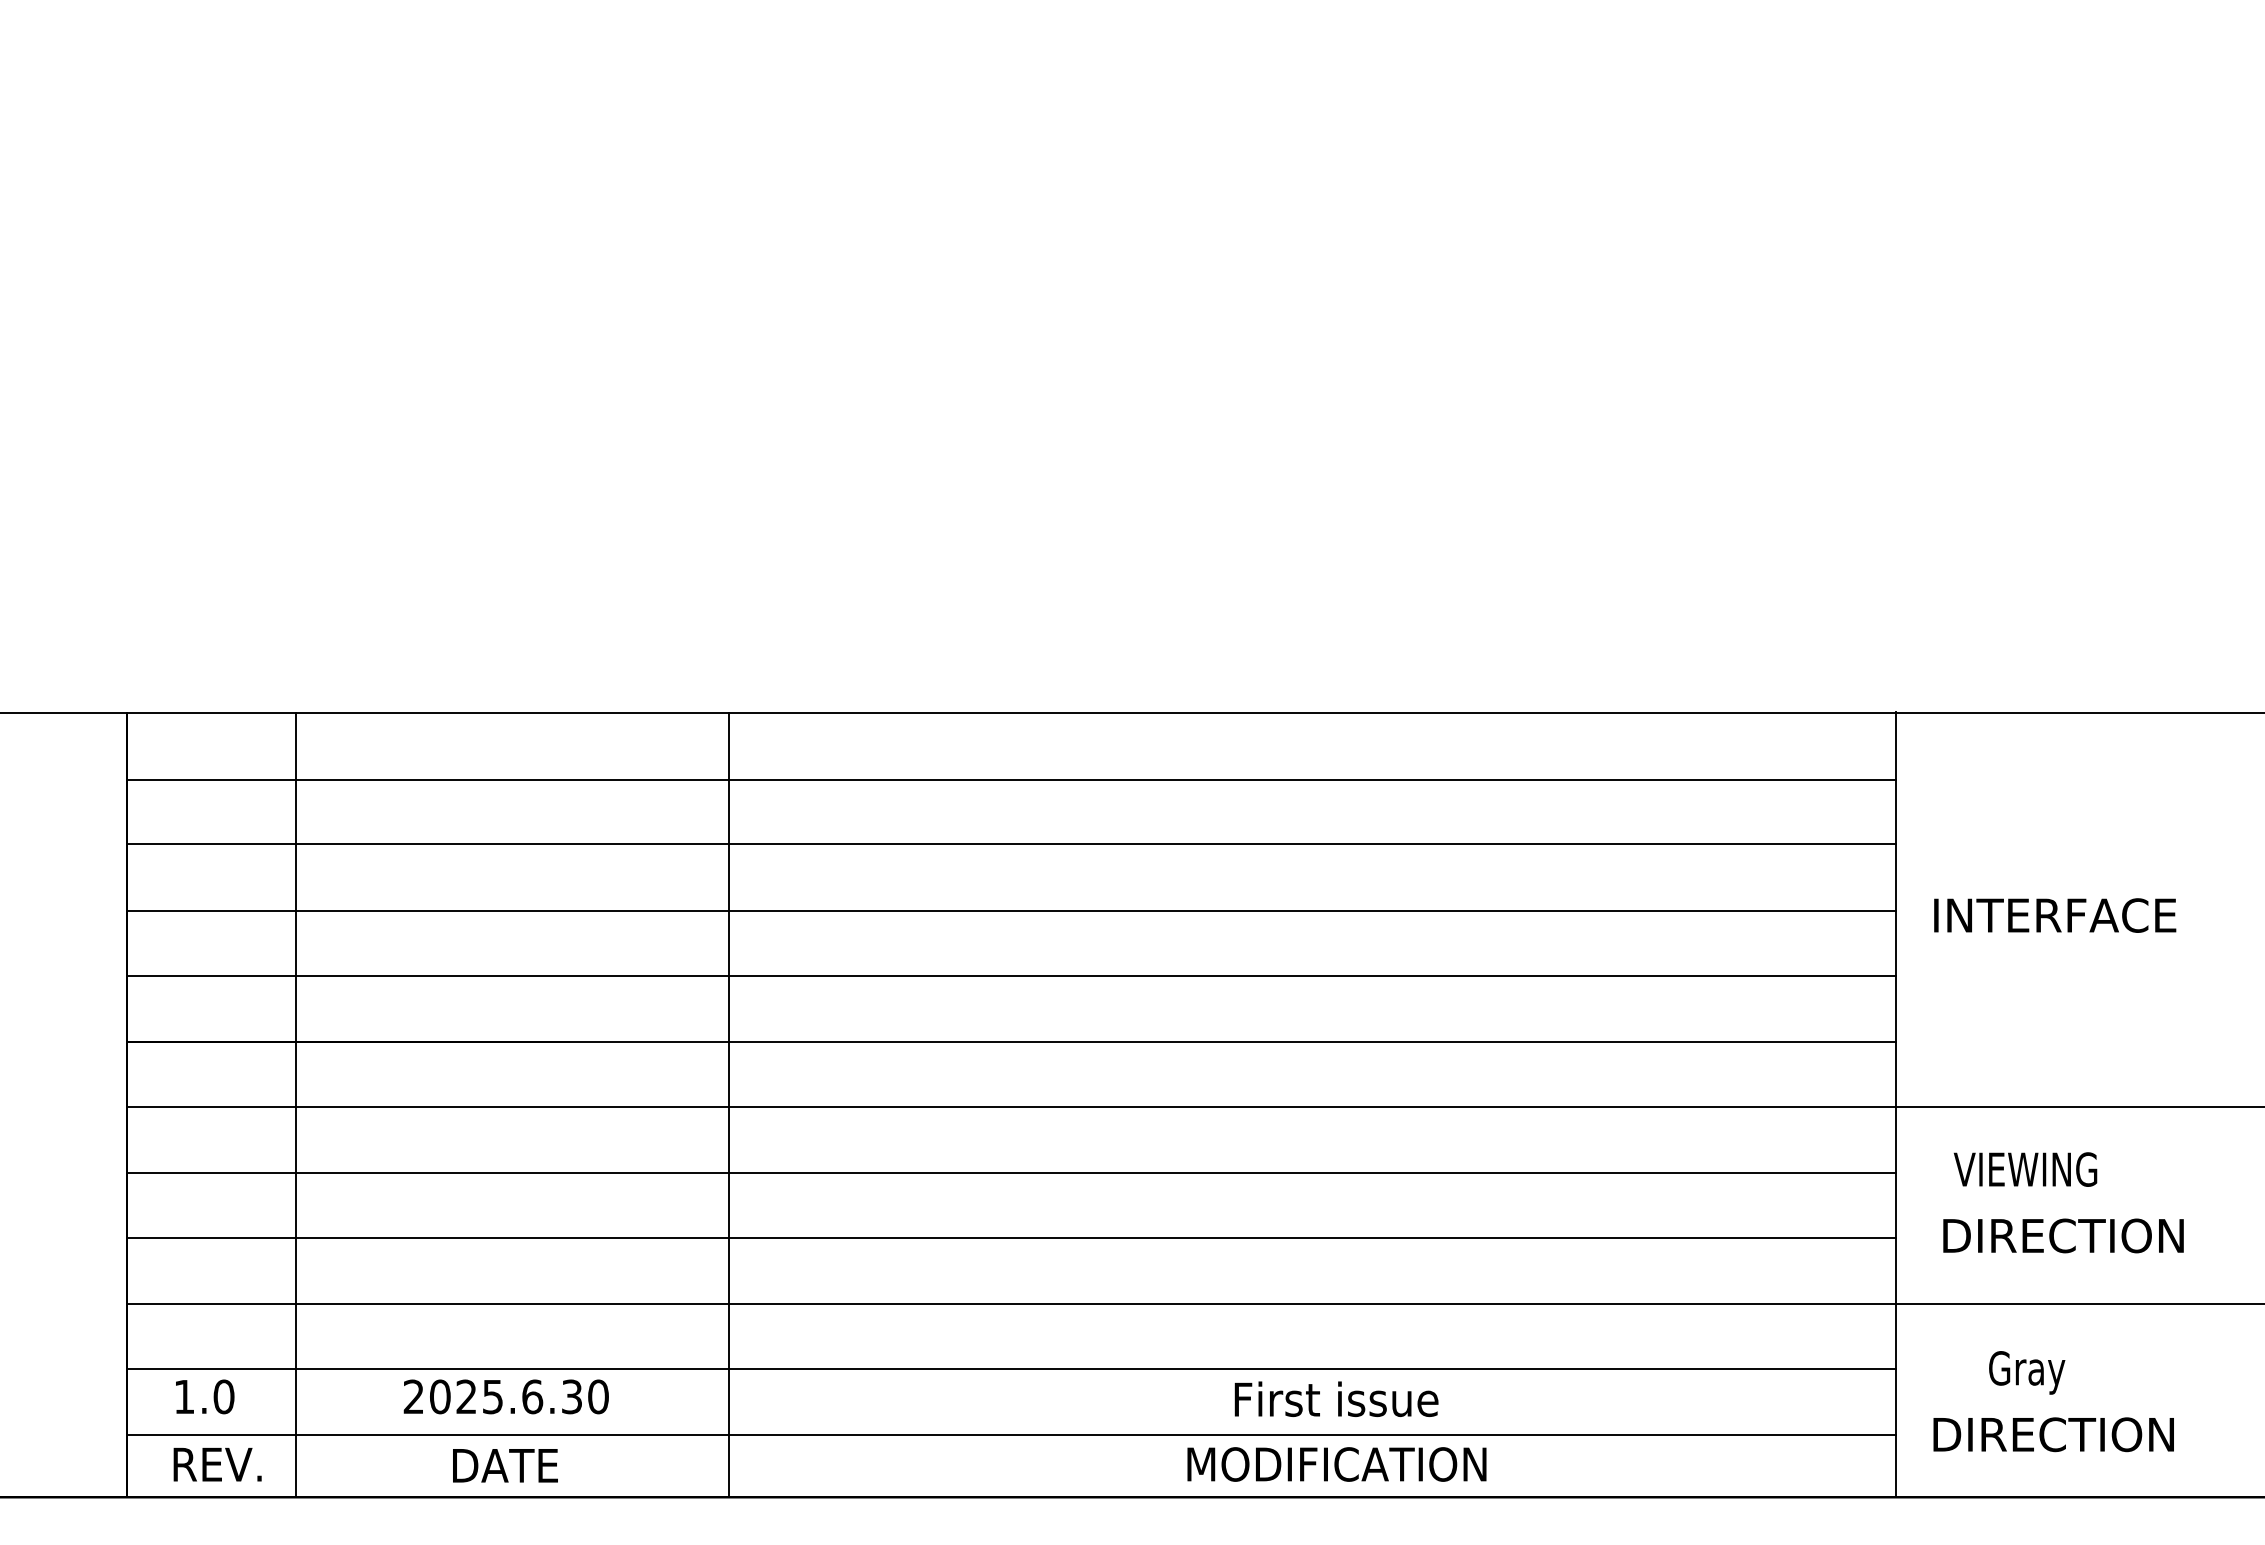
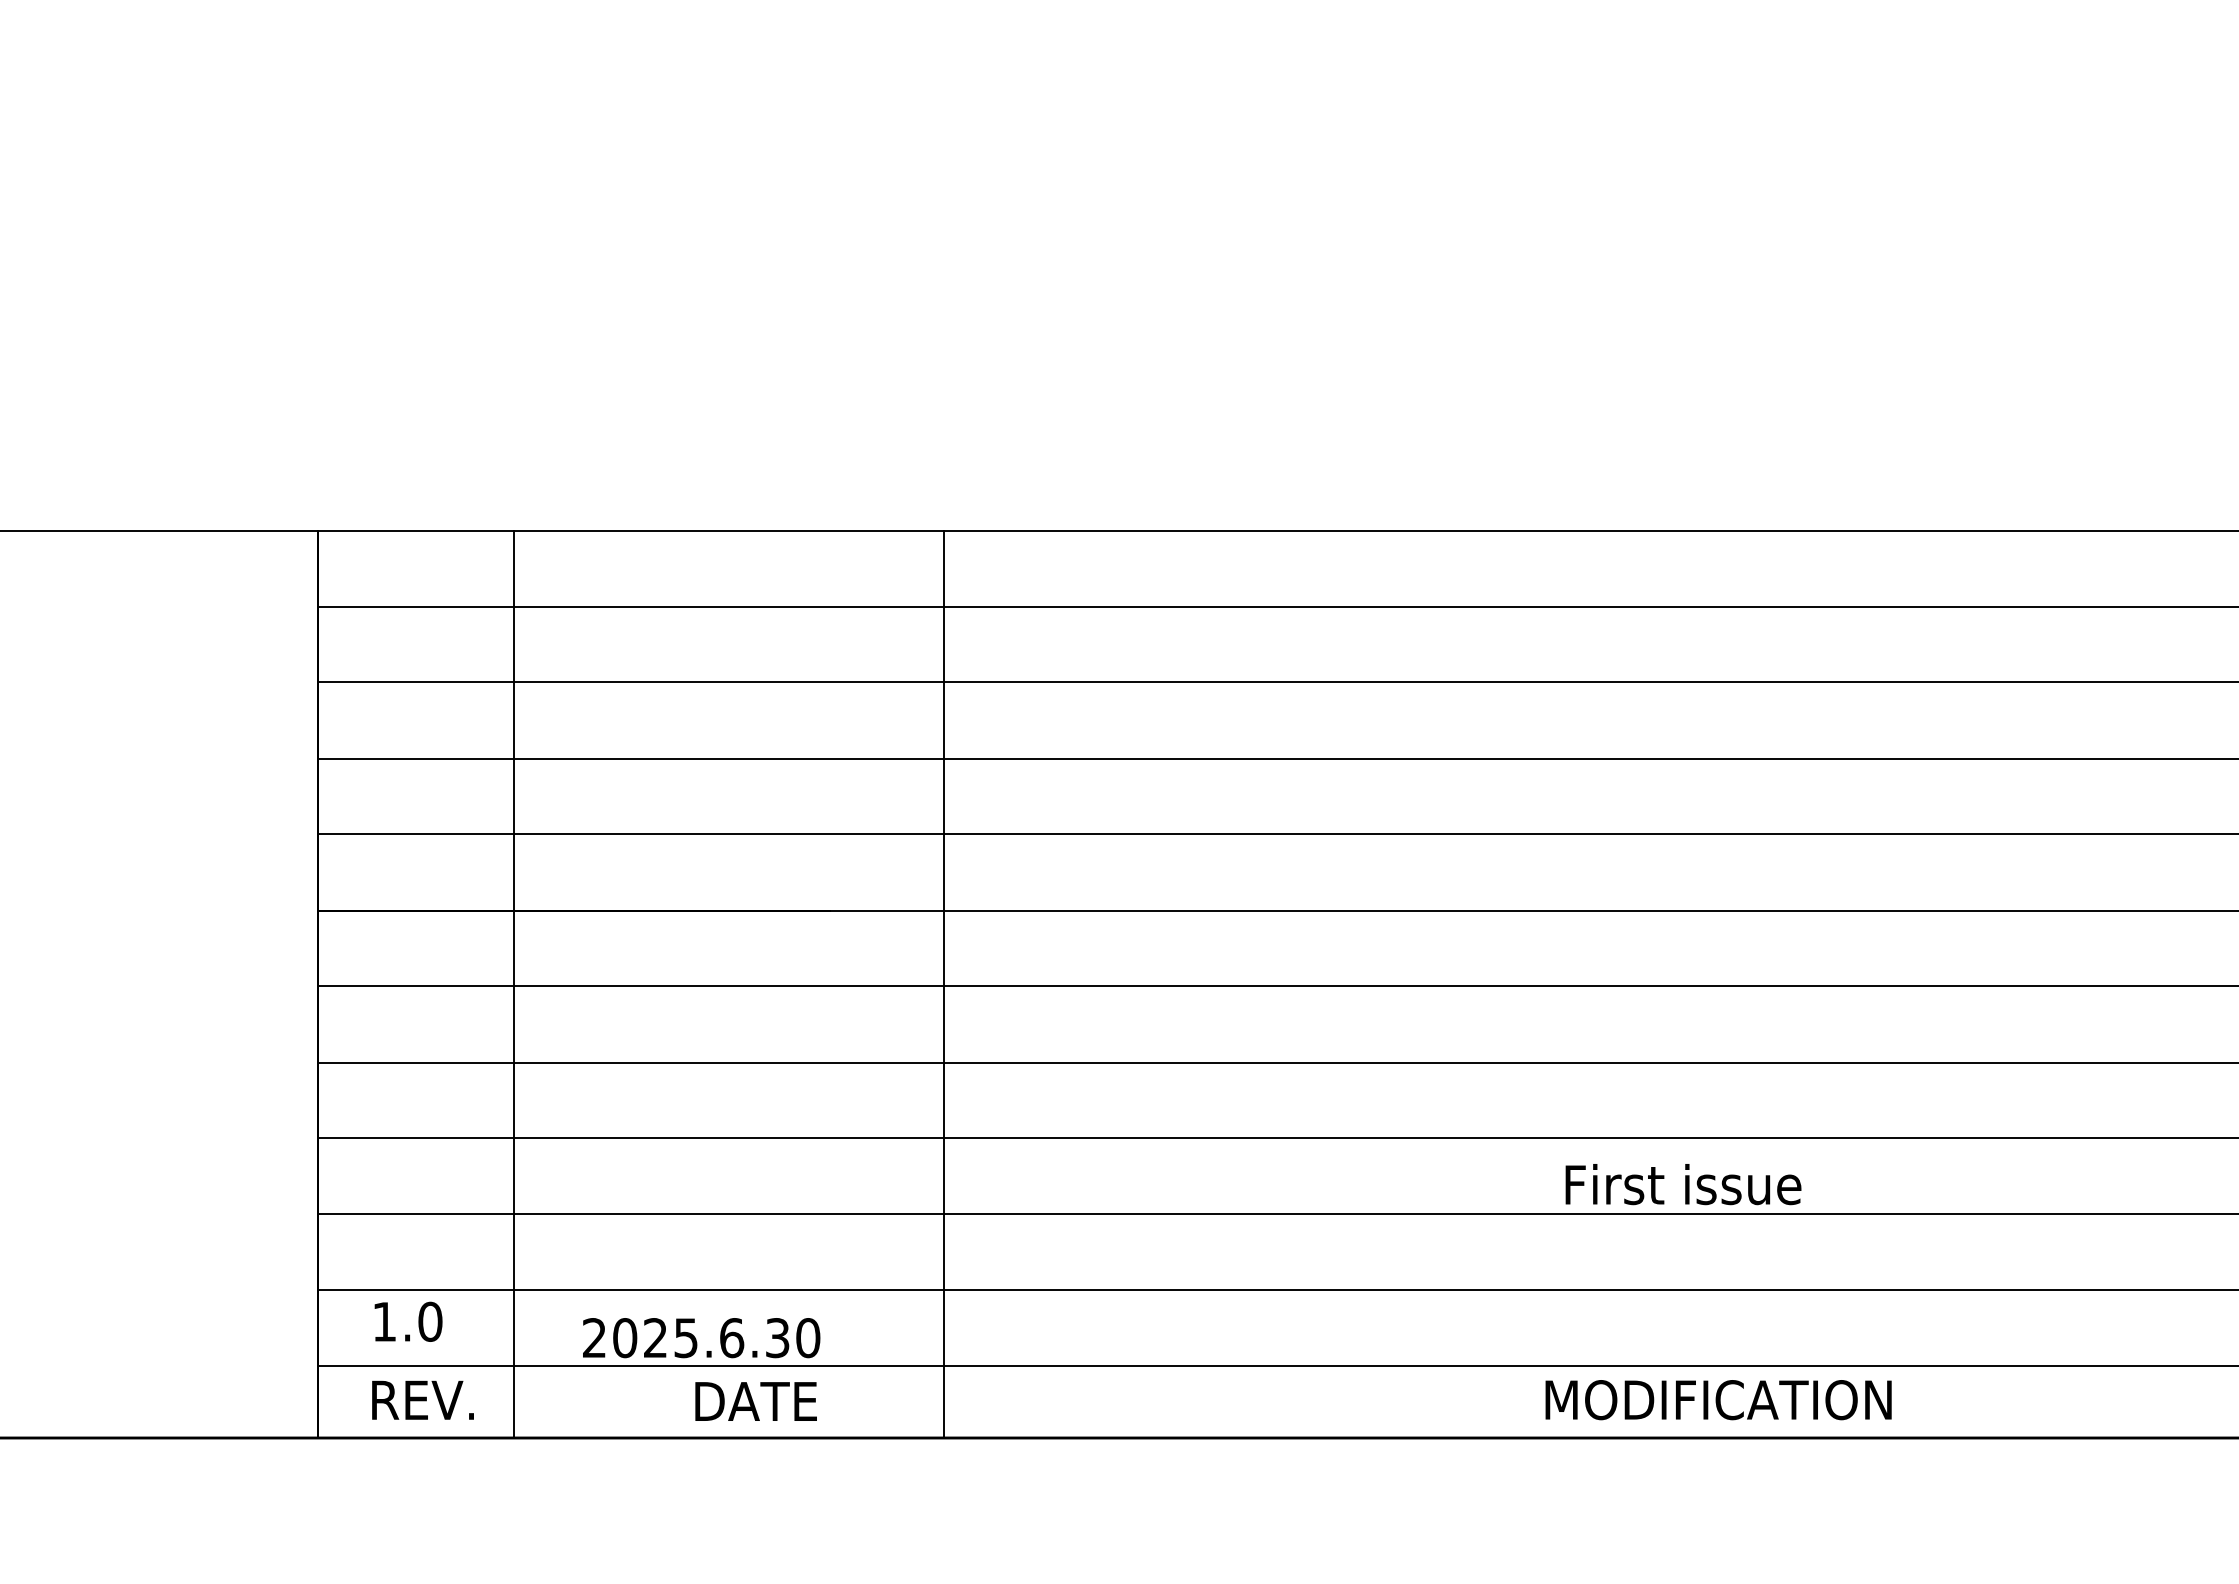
line: (729, 1105) -> (943, 984), moved
text: (505, 1396) -> (700, 1337), moved
text: (1336, 1398) -> (1683, 1183), moved

